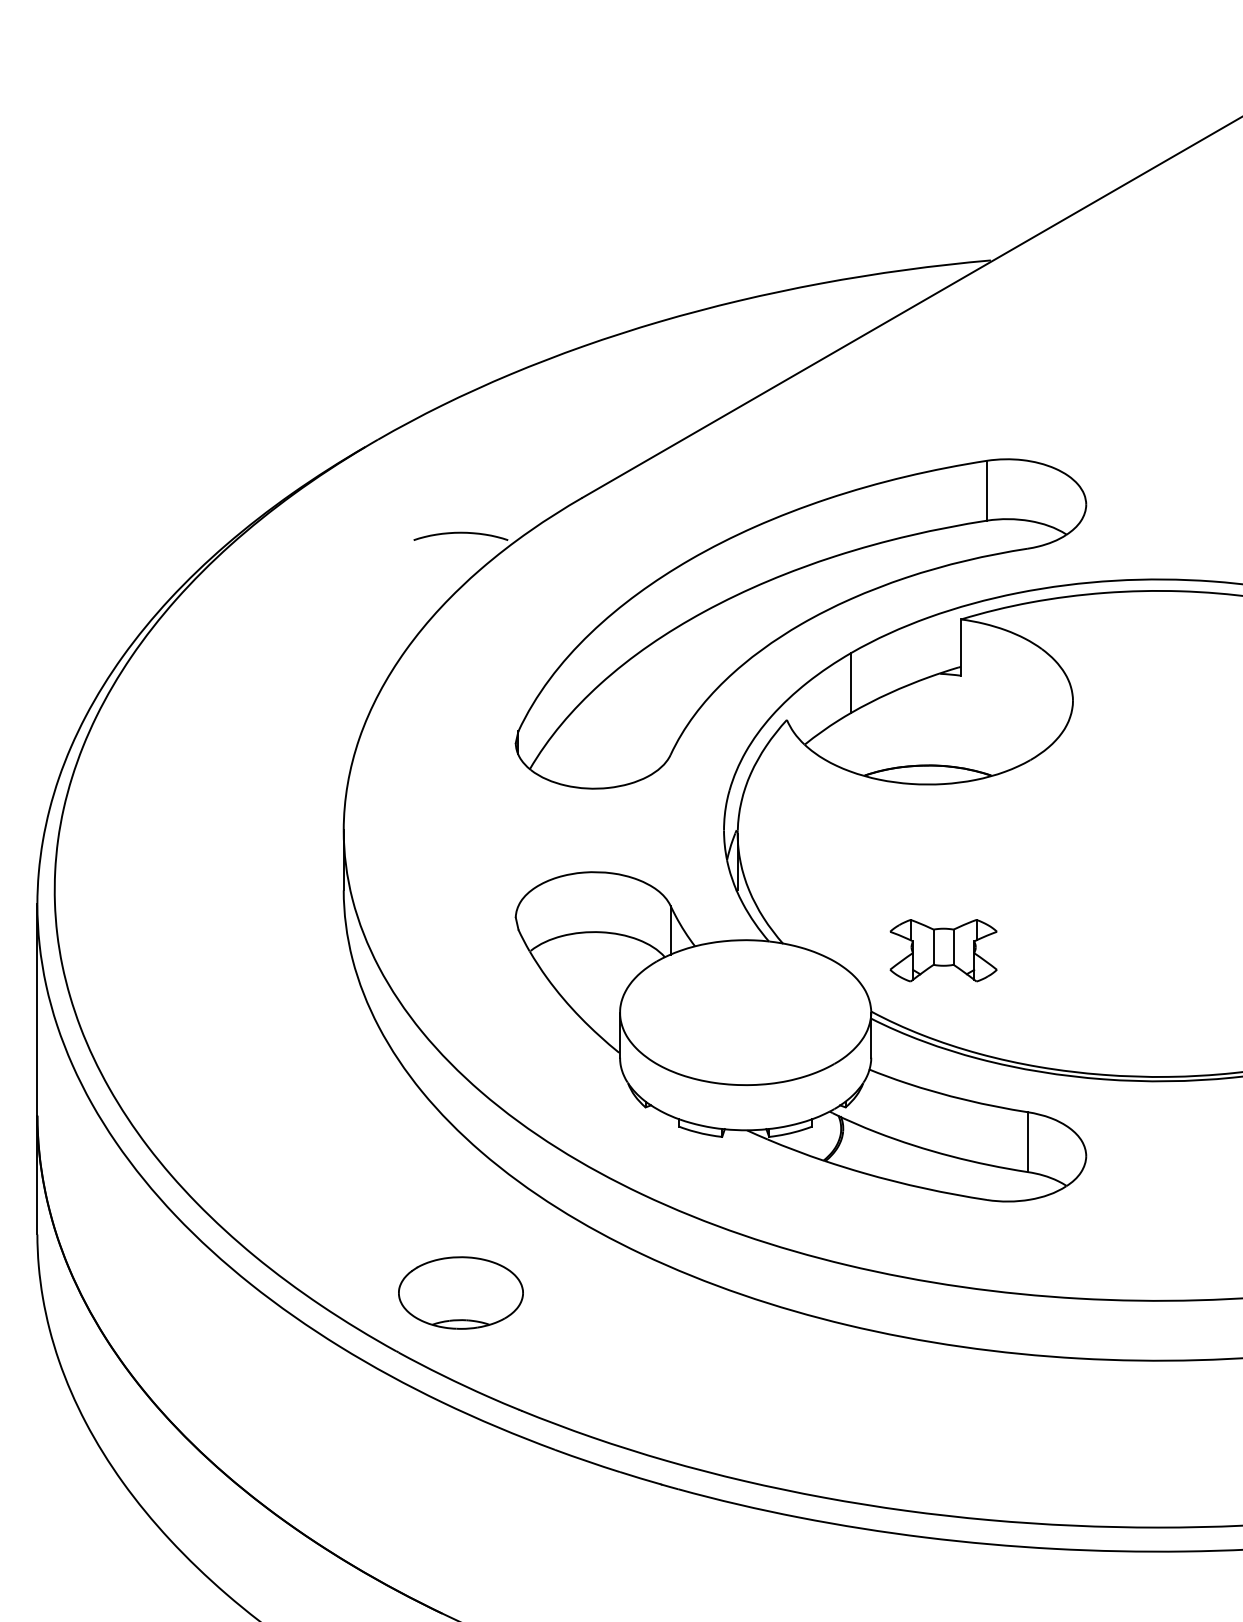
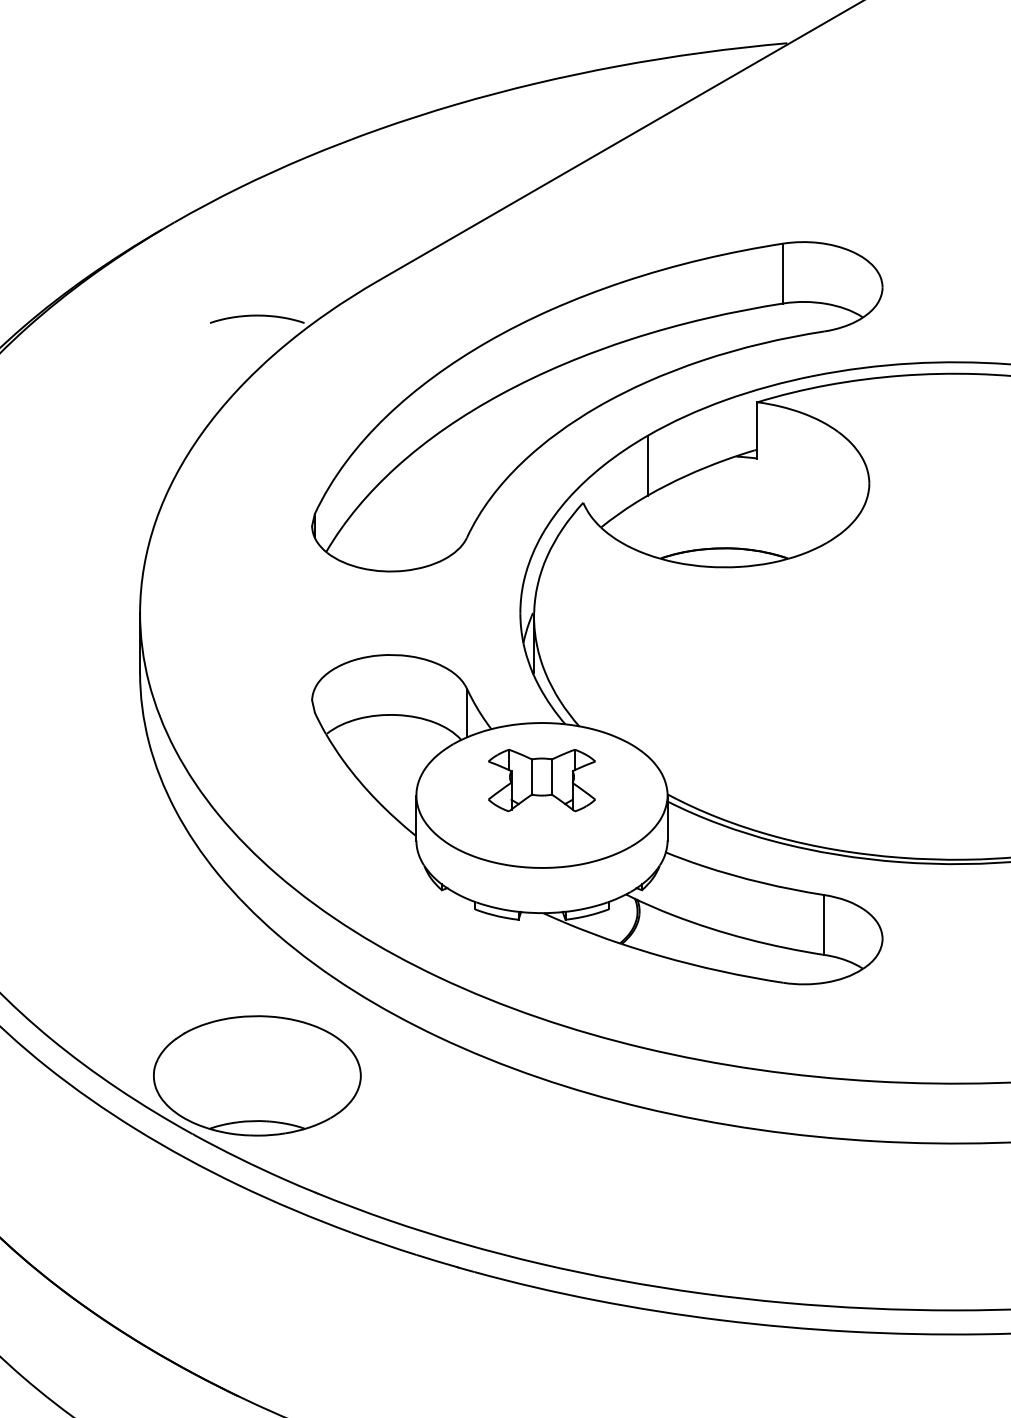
part: (943, 950) -> (541, 780), moved
part: (460, 1292) -> (256, 1075), size x1.67

